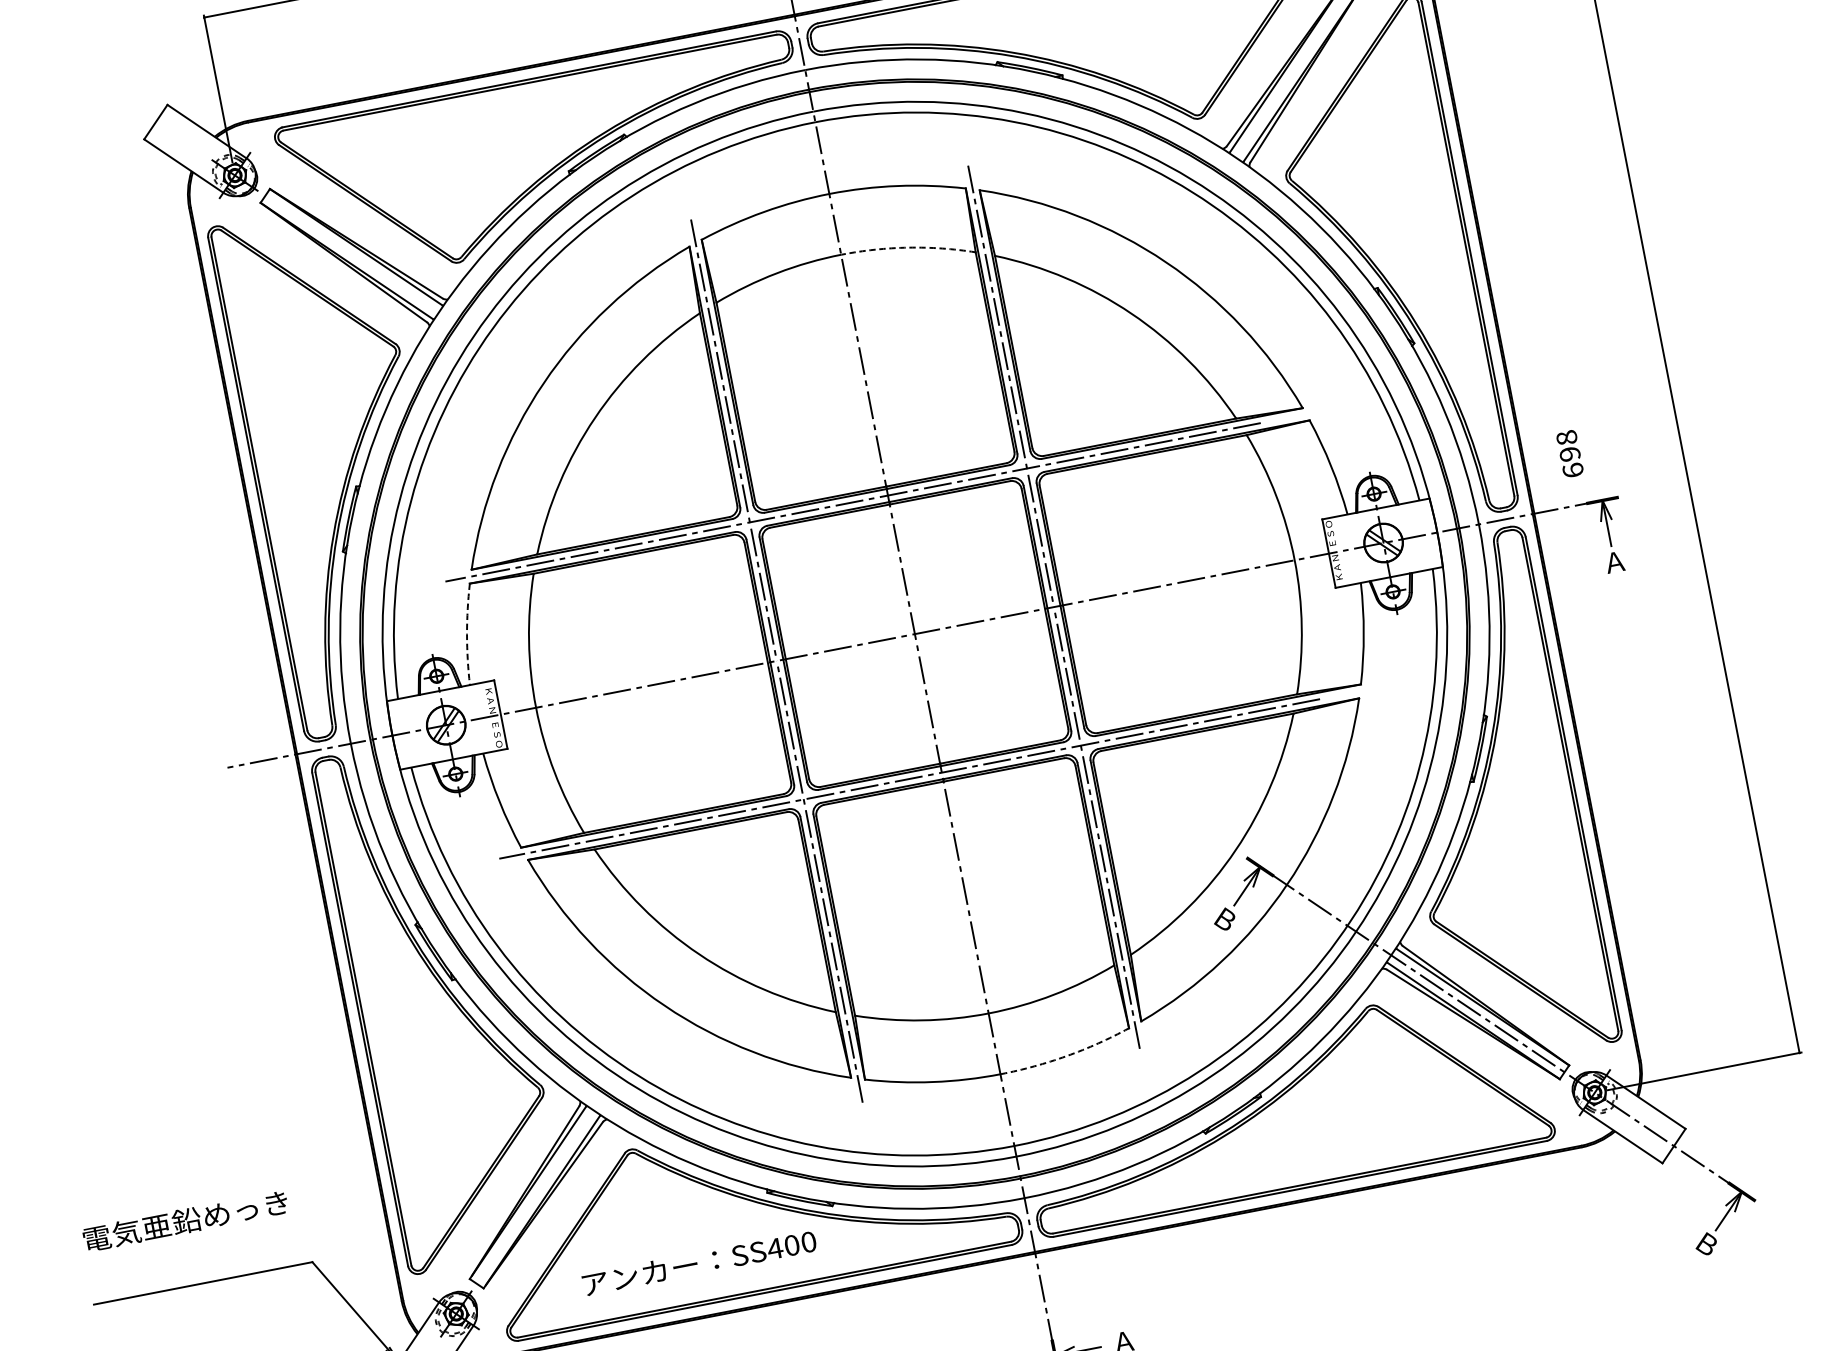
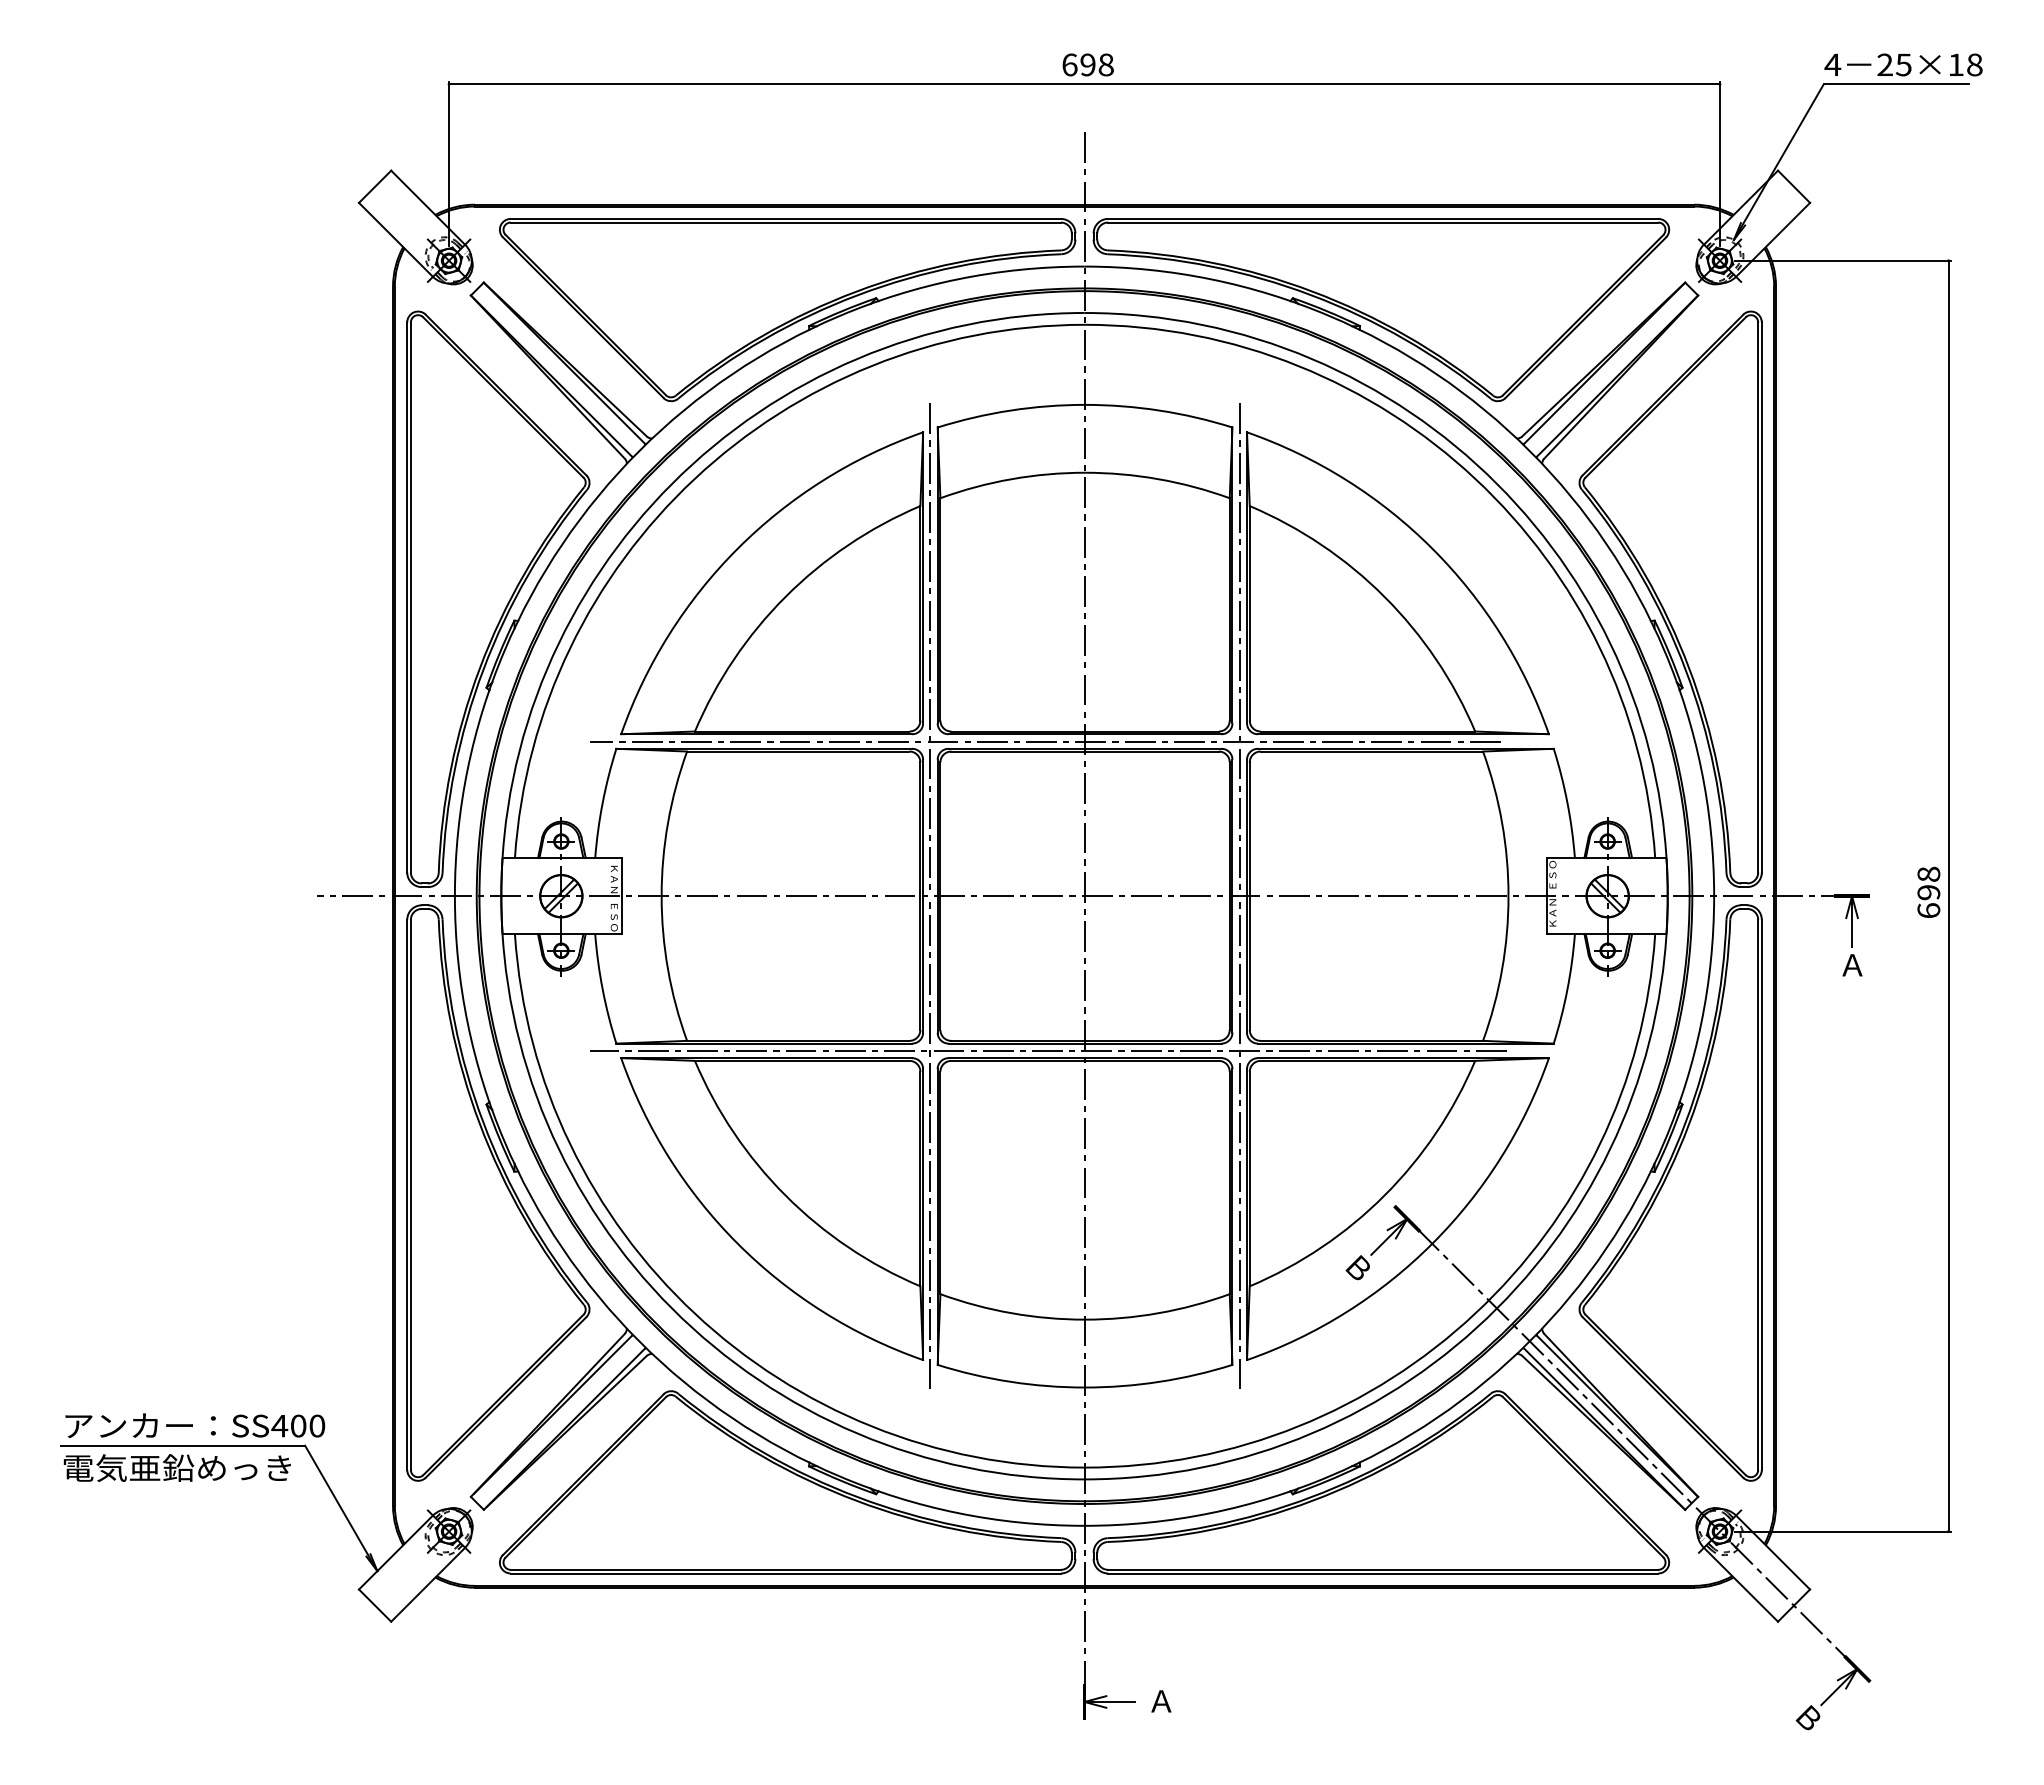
arc: (908, 247) -> (1158, 479), dashed -> solid
text: (1569, 453) -> (1928, 891), moved
arc: (466, 634) -> (602, 802), dashed -> solid
arc: (1066, 1055) -> (1159, 1381), dashed -> solid
text: (184, 1220) -> (176, 1467), moved
text: (699, 1262) -> (195, 1425), moved

